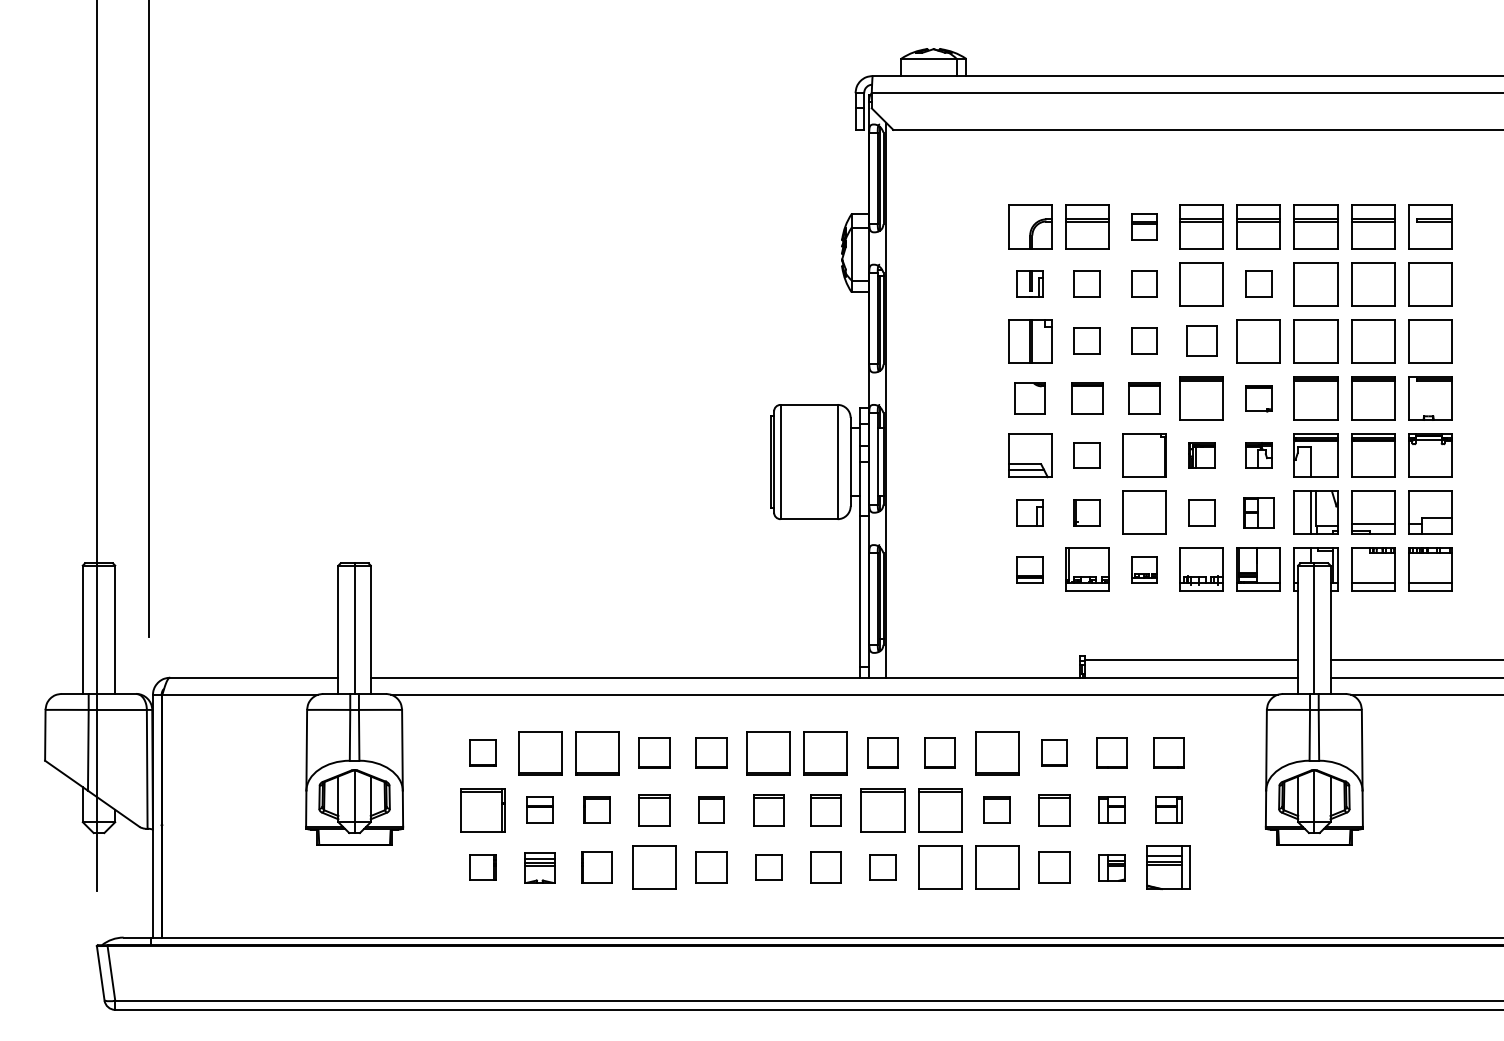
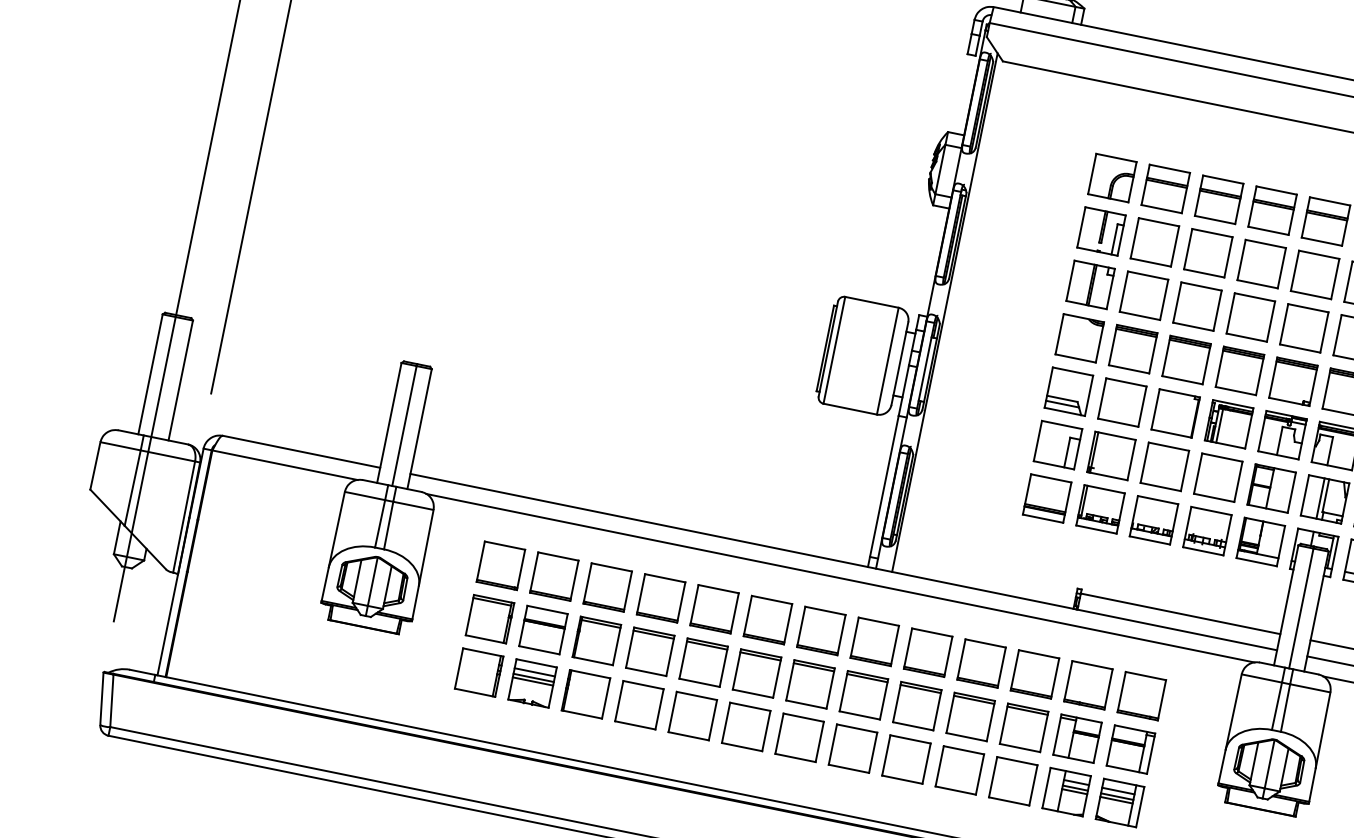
part: (1144, 226) -> (1219, 199), size x1.67
part: (1030, 284) -> (1101, 231), size x1.67
part: (1087, 284) -> (1154, 242), size x1.67
part: (1144, 284) -> (1208, 253), size x1.67
part: (1258, 284) -> (1314, 275), size x1.67
part: (1087, 341) -> (1144, 296), size x1.67
part: (1144, 341) -> (1197, 306), size x1.67
part: (1201, 341) -> (1250, 317), size x1.43
part: (1030, 398) -> (1080, 338), size x1.43
part: (1087, 398) -> (1133, 349), size x1.43
part: (1144, 398) -> (1186, 360), size x1.43
part: (1258, 398) -> (1293, 381), size x1.67
part: (1087, 455) -> (1122, 402), size x1.67
part: (1201, 455) -> (1228, 424), size x1.67
part: (1258, 455) -> (1282, 435), size x1.67
part: (1030, 512) -> (1058, 444), size x1.67
part: (1087, 512) -> (1111, 455), size x1.67
part: (1201, 512) -> (1218, 477), size x1.67
part: (1258, 512) -> (1271, 488), size x1.43
part: (1030, 569) -> (1047, 498), size x1.67
part: (1144, 569) -> (1154, 519), size x1.67
part: (482, 753) -> (500, 566), size x1.67
part: (654, 753) -> (661, 598), size x1.43
part: (711, 753) -> (714, 609), size x1.43
part: (882, 753) -> (874, 642), size x1.43
part: (940, 753) -> (928, 653), size x1.43
part: (1054, 753) -> (1034, 674), size x1.67
part: (1111, 753) -> (1088, 685), size x1.43
part: (1168, 753) -> (1141, 696), size x1.43
part: (540, 810) -> (543, 630), size x1.67
part: (597, 810) -> (597, 641), size x1.67
part: (654, 810) -> (650, 651), size x1.43
part: (711, 810) -> (703, 662), size x1.67
part: (768, 810) -> (756, 673), size x1.43
part: (825, 810) -> (810, 684), size x1.43
part: (997, 810) -> (970, 717), size x1.67
part: (1054, 810) -> (1024, 728), size x1.43
part: (1111, 810) -> (1077, 738), size x1.67
part: (1168, 810) -> (1130, 749), size x1.67
part: (482, 867) -> (478, 672), size x1.67
part: (540, 867) -> (532, 683), size x1.43
part: (597, 867) -> (586, 694), size x1.43
part: (711, 867) -> (692, 716), size x1.43
part: (768, 867) -> (746, 726), size x1.67
part: (825, 867) -> (799, 737), size x1.43
part: (882, 867) -> (852, 748), size x1.67
part: (1054, 867) -> (1013, 781), size x1.43
part: (1111, 867) -> (1066, 792), size x1.67

